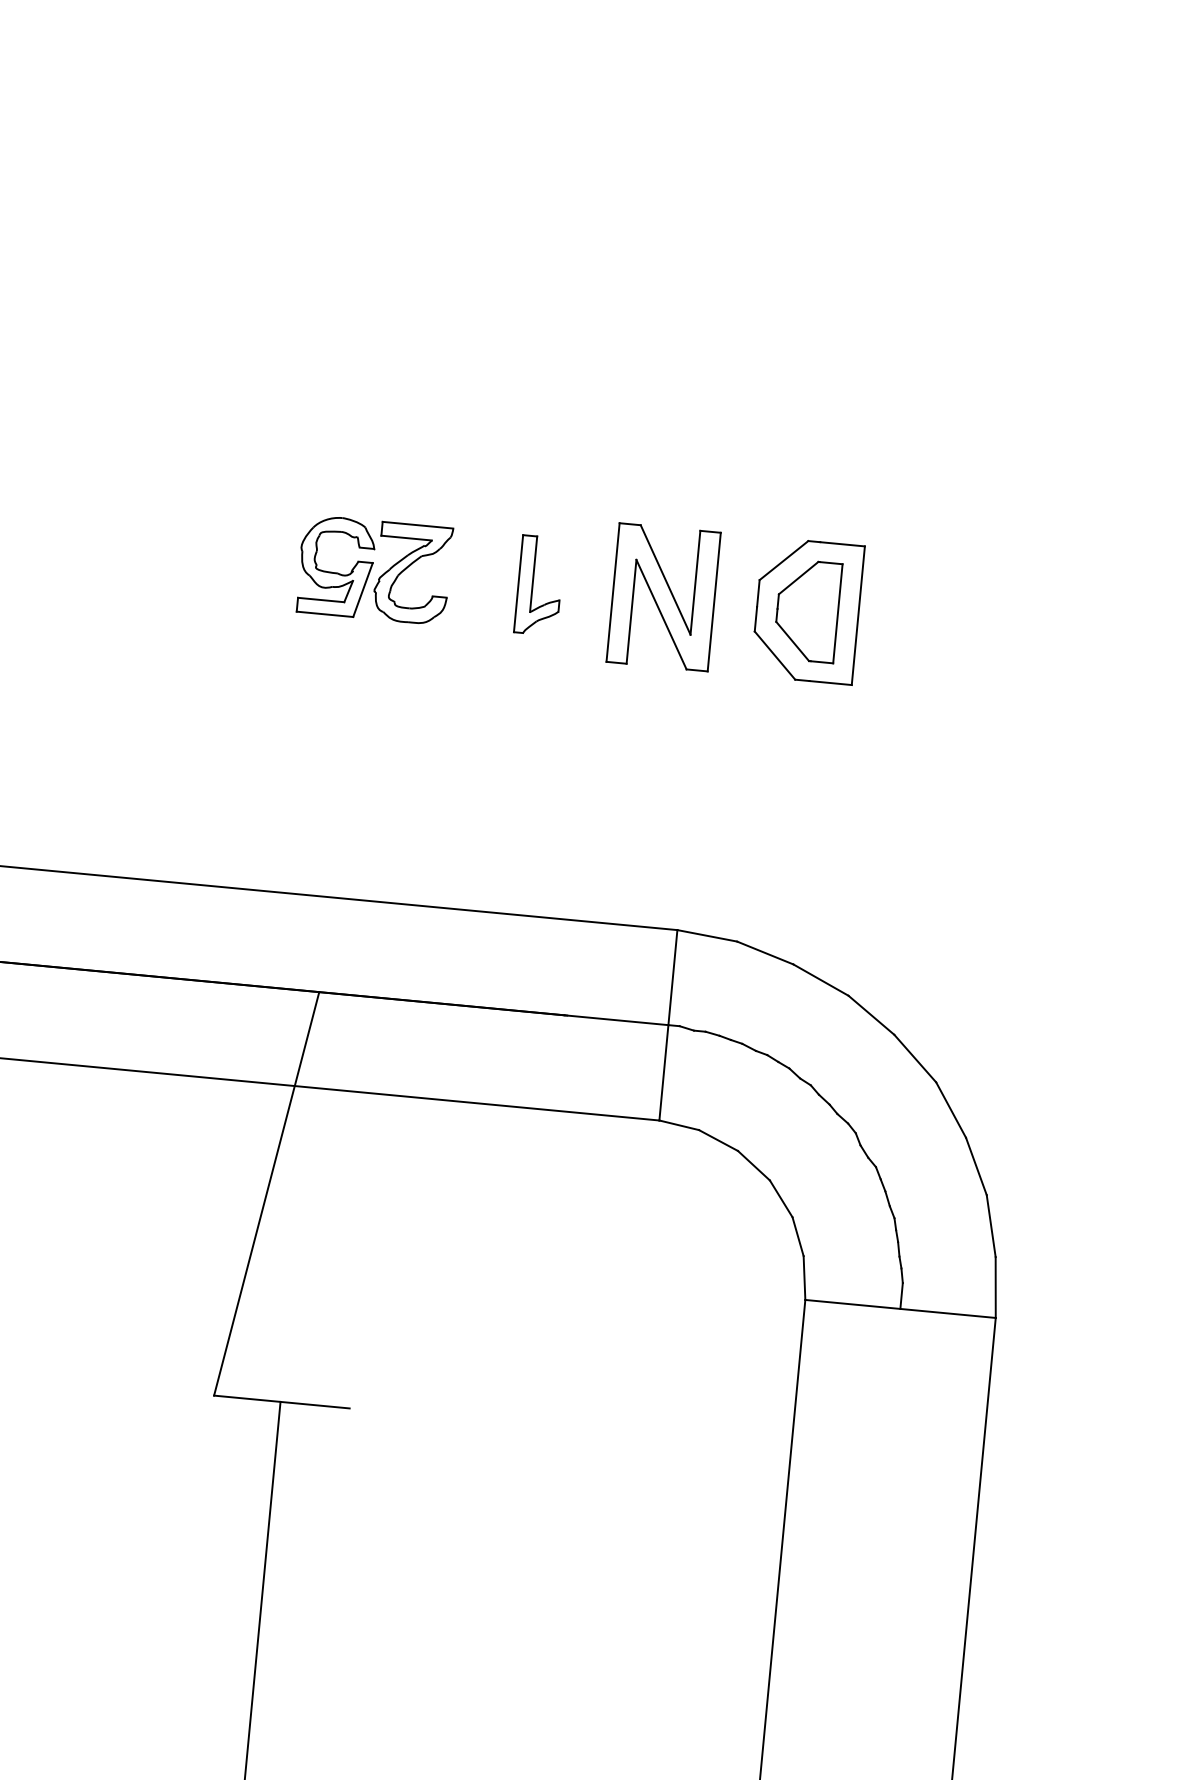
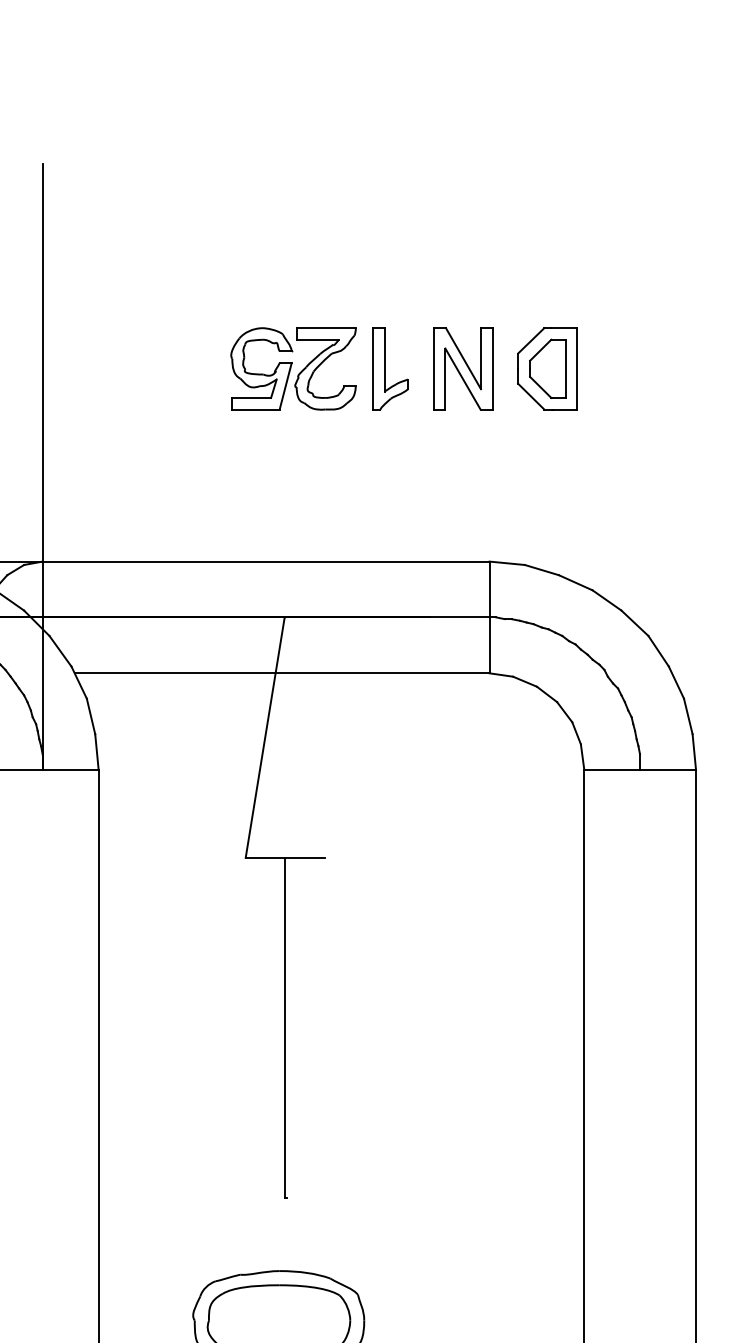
part: (374, 569) -> (293, 368), size x1.43
part: (539, 585) -> (390, 368), size x1.43

